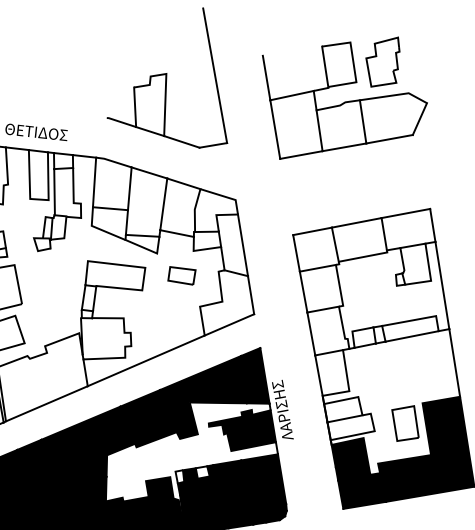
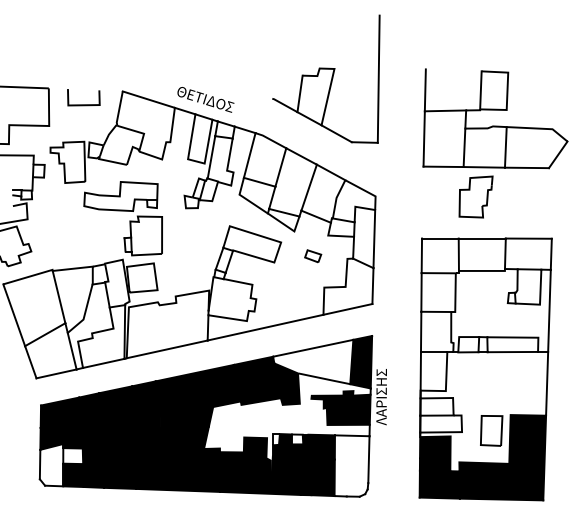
part: (384, 62) -> (475, 196), moved
part: (181, 276) -> (312, 256), size x0.6
fill: (203, 386) -> (313, 361), removed
fill: (264, 488) -> (351, 465), removed

